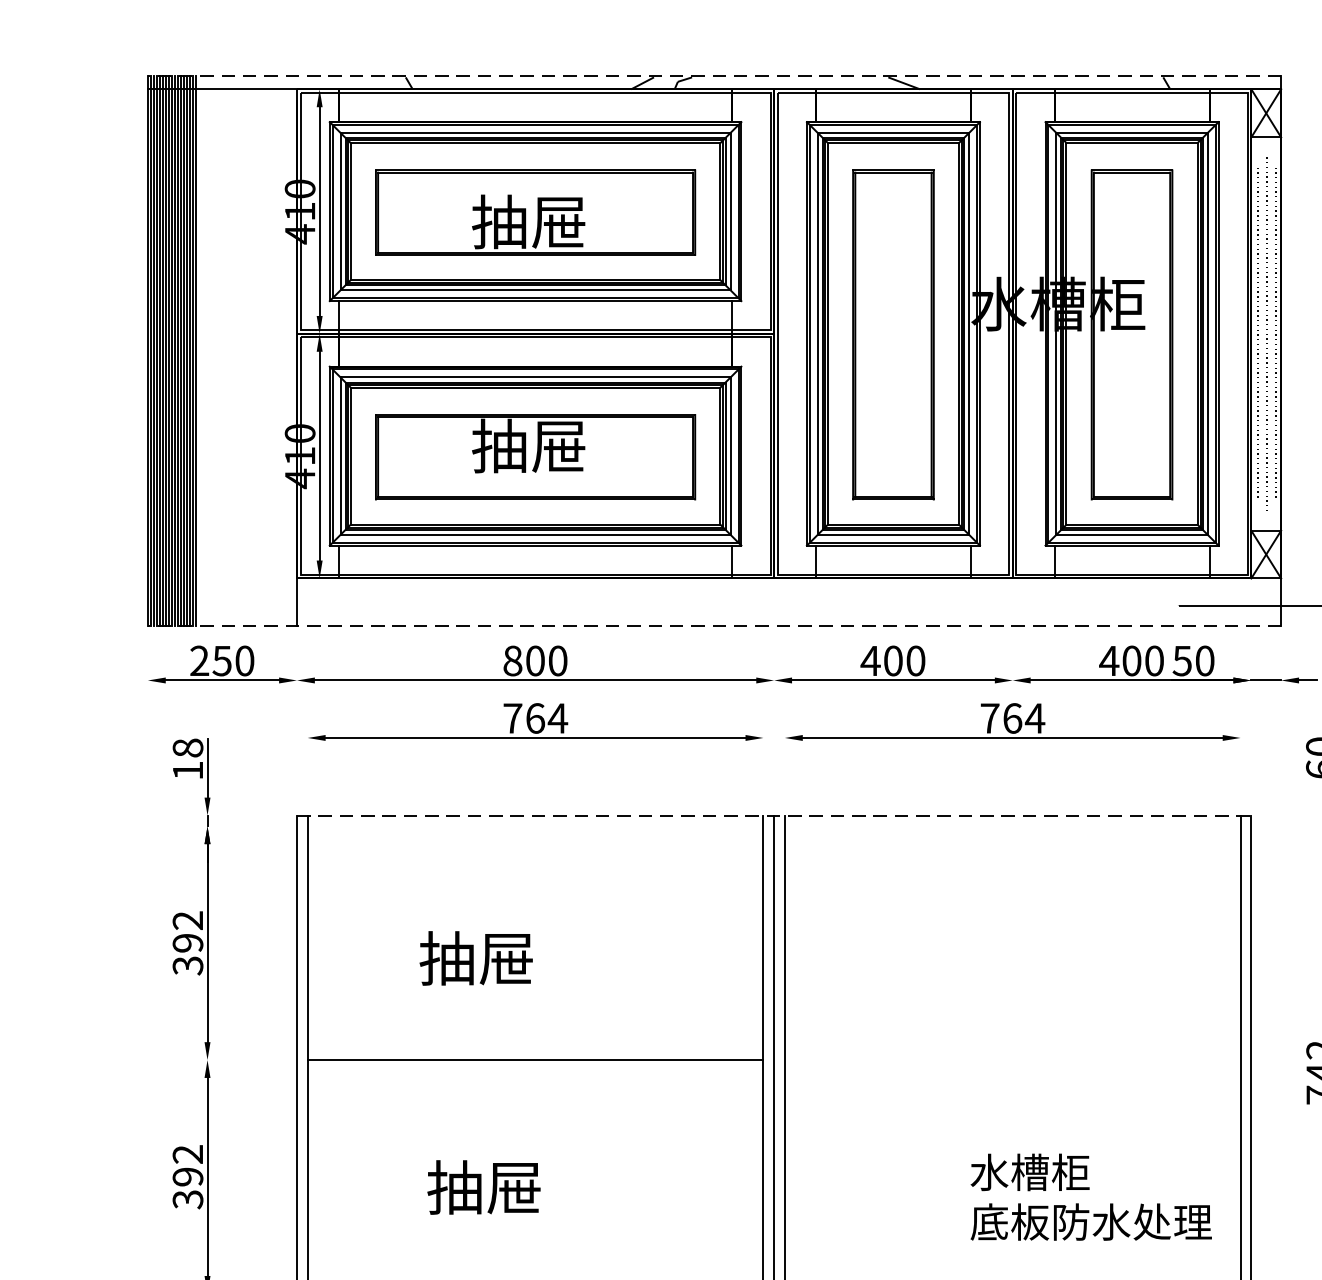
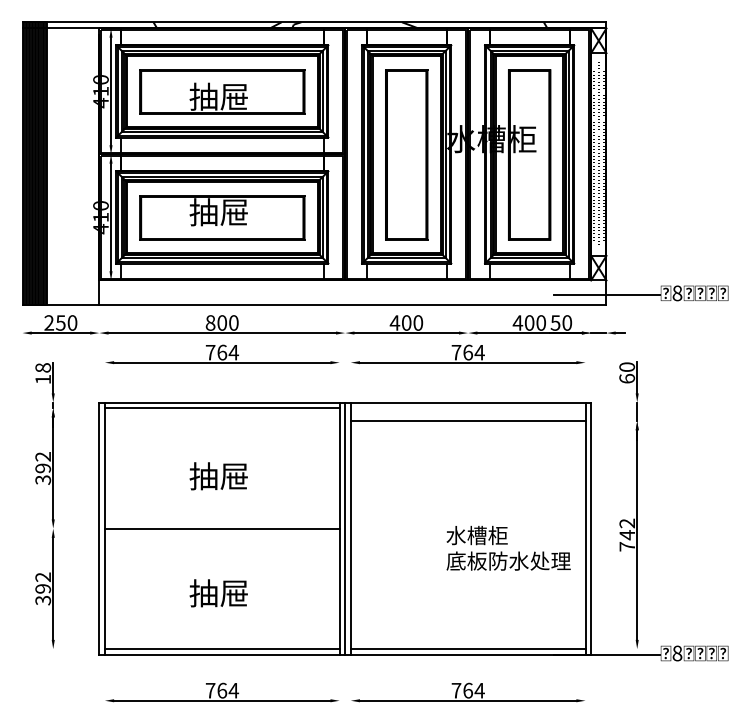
line: (714, 75) -> (314, 21), dashed -> solid
line: (714, 626) -> (314, 305), dashed -> solid
line: (774, 815) -> (345, 402), dashed -> solid
line: (534, 826) -> (221, 408), added
line: (1011, 852) -> (467, 421), added
text: (475, 958) -> (218, 476), moved
text: (483, 1187) -> (218, 593), moved
text: (1091, 1195) -> (508, 547), moved

